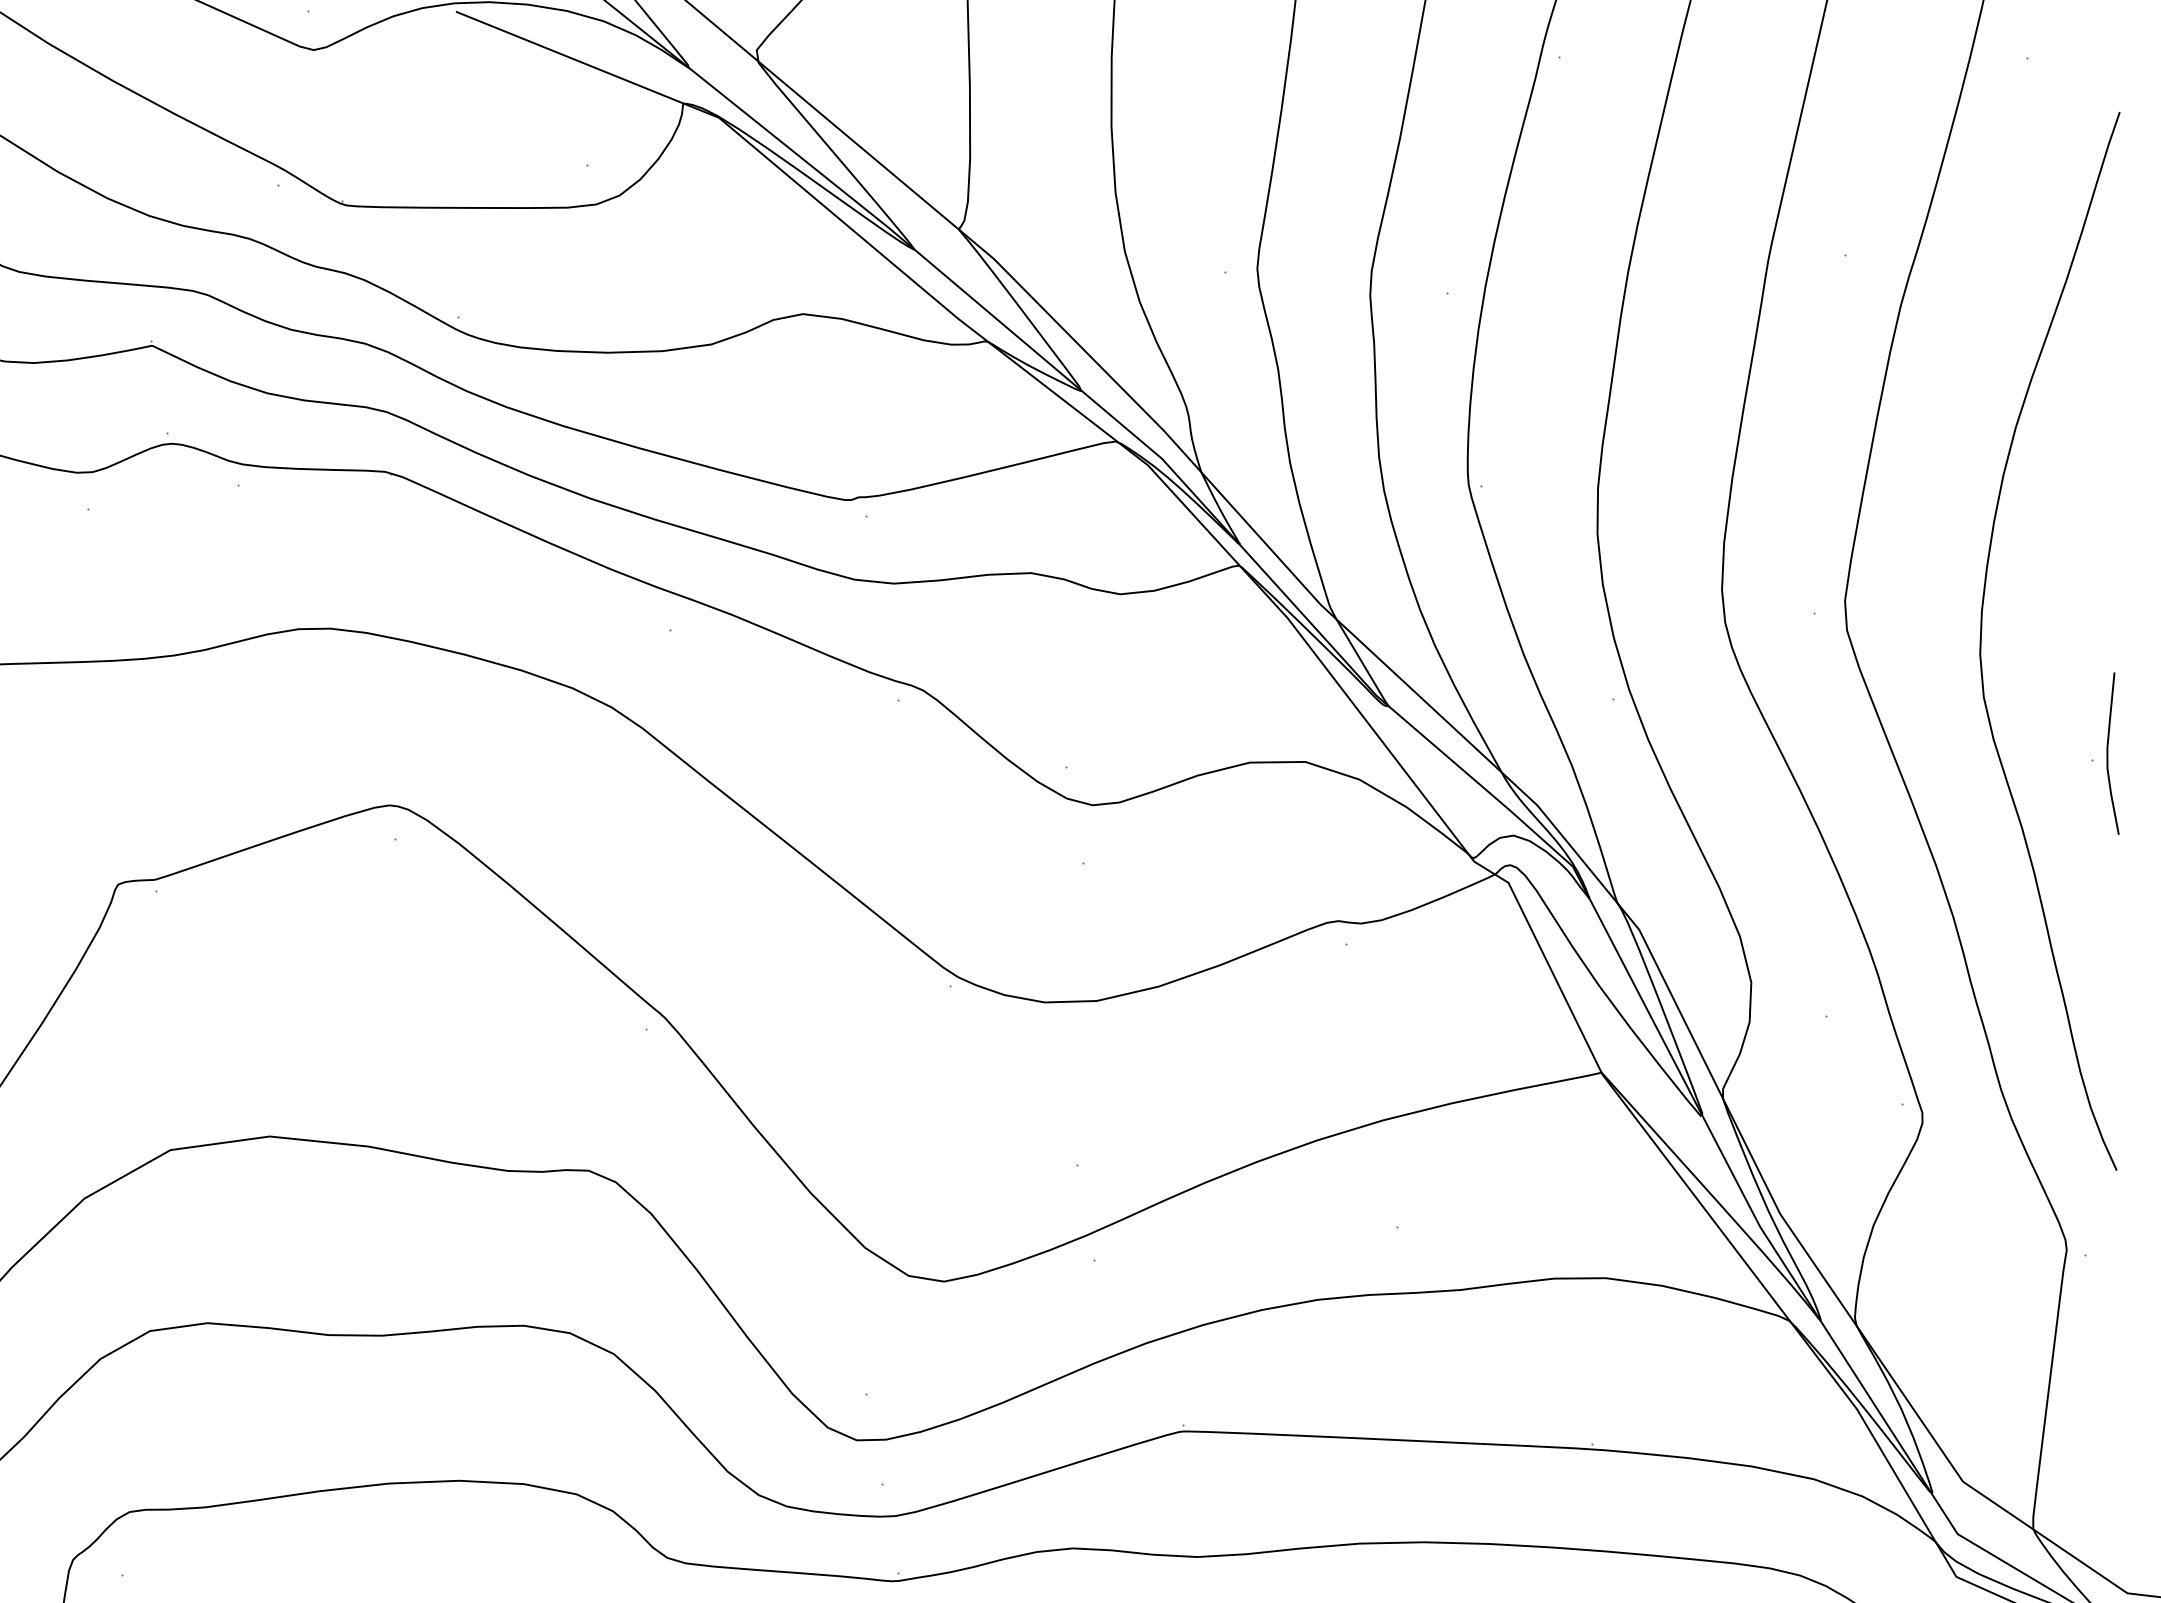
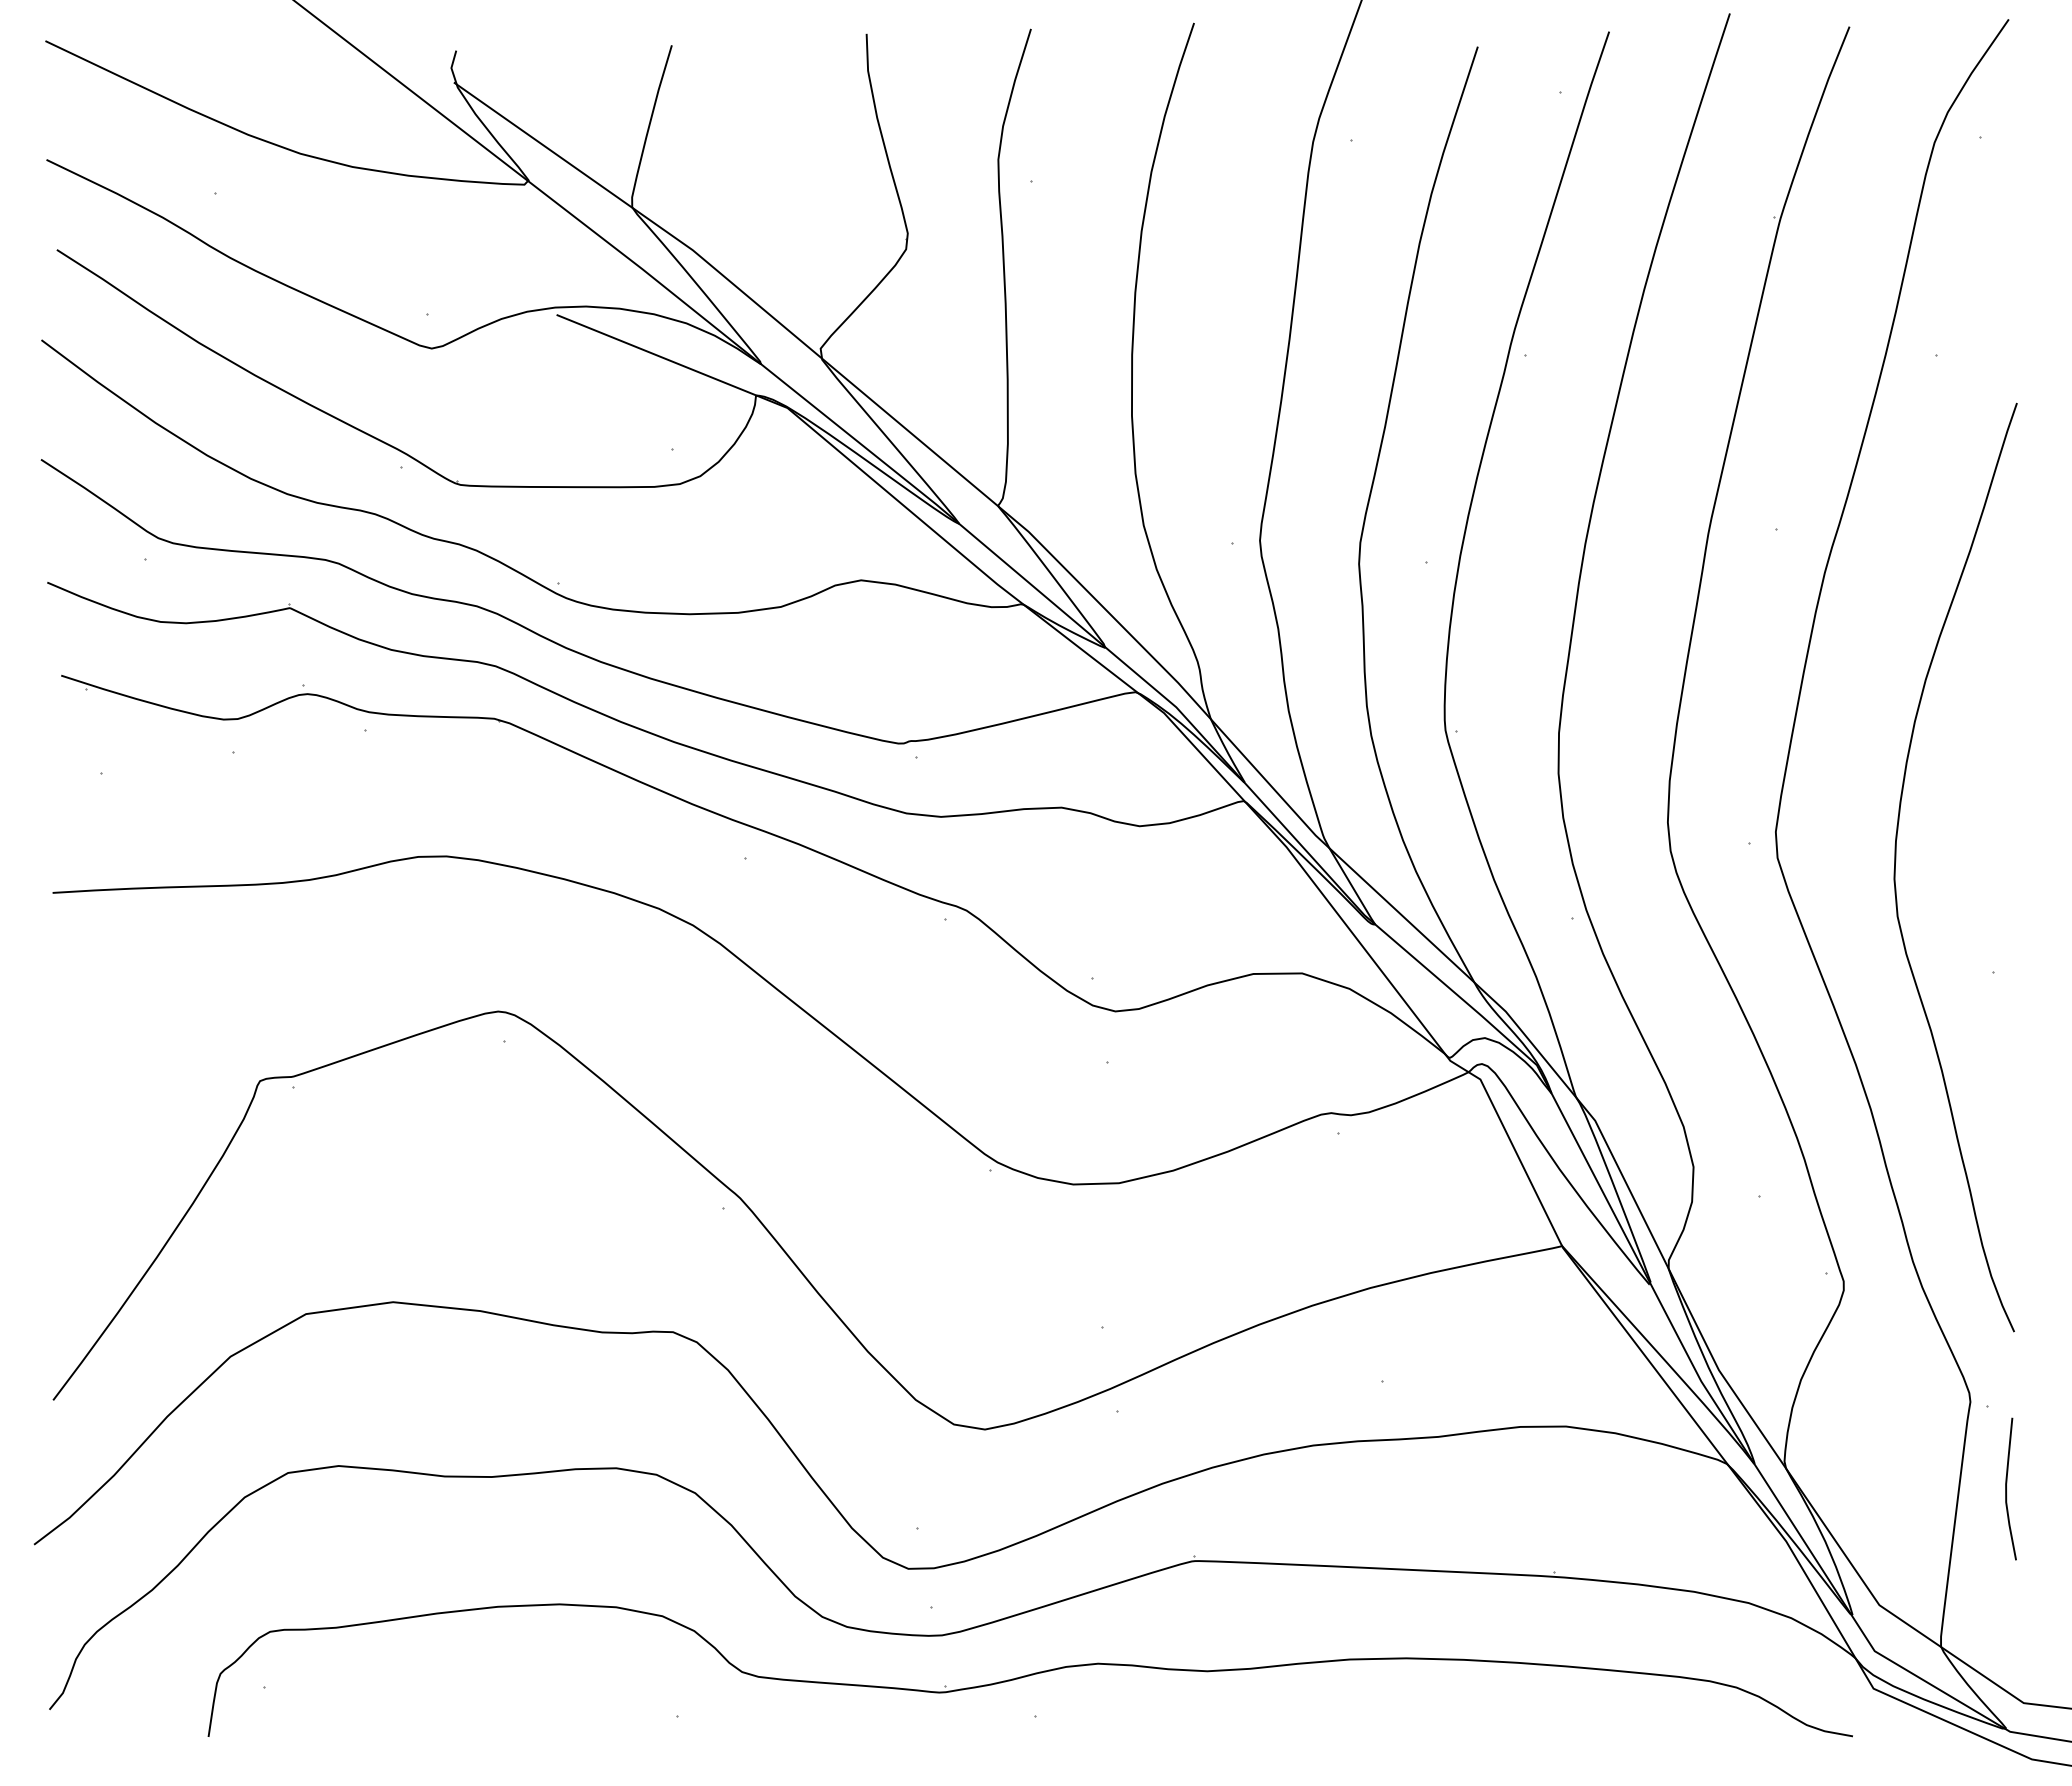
curve: (2107, 752) -> (2006, 1488), moved

